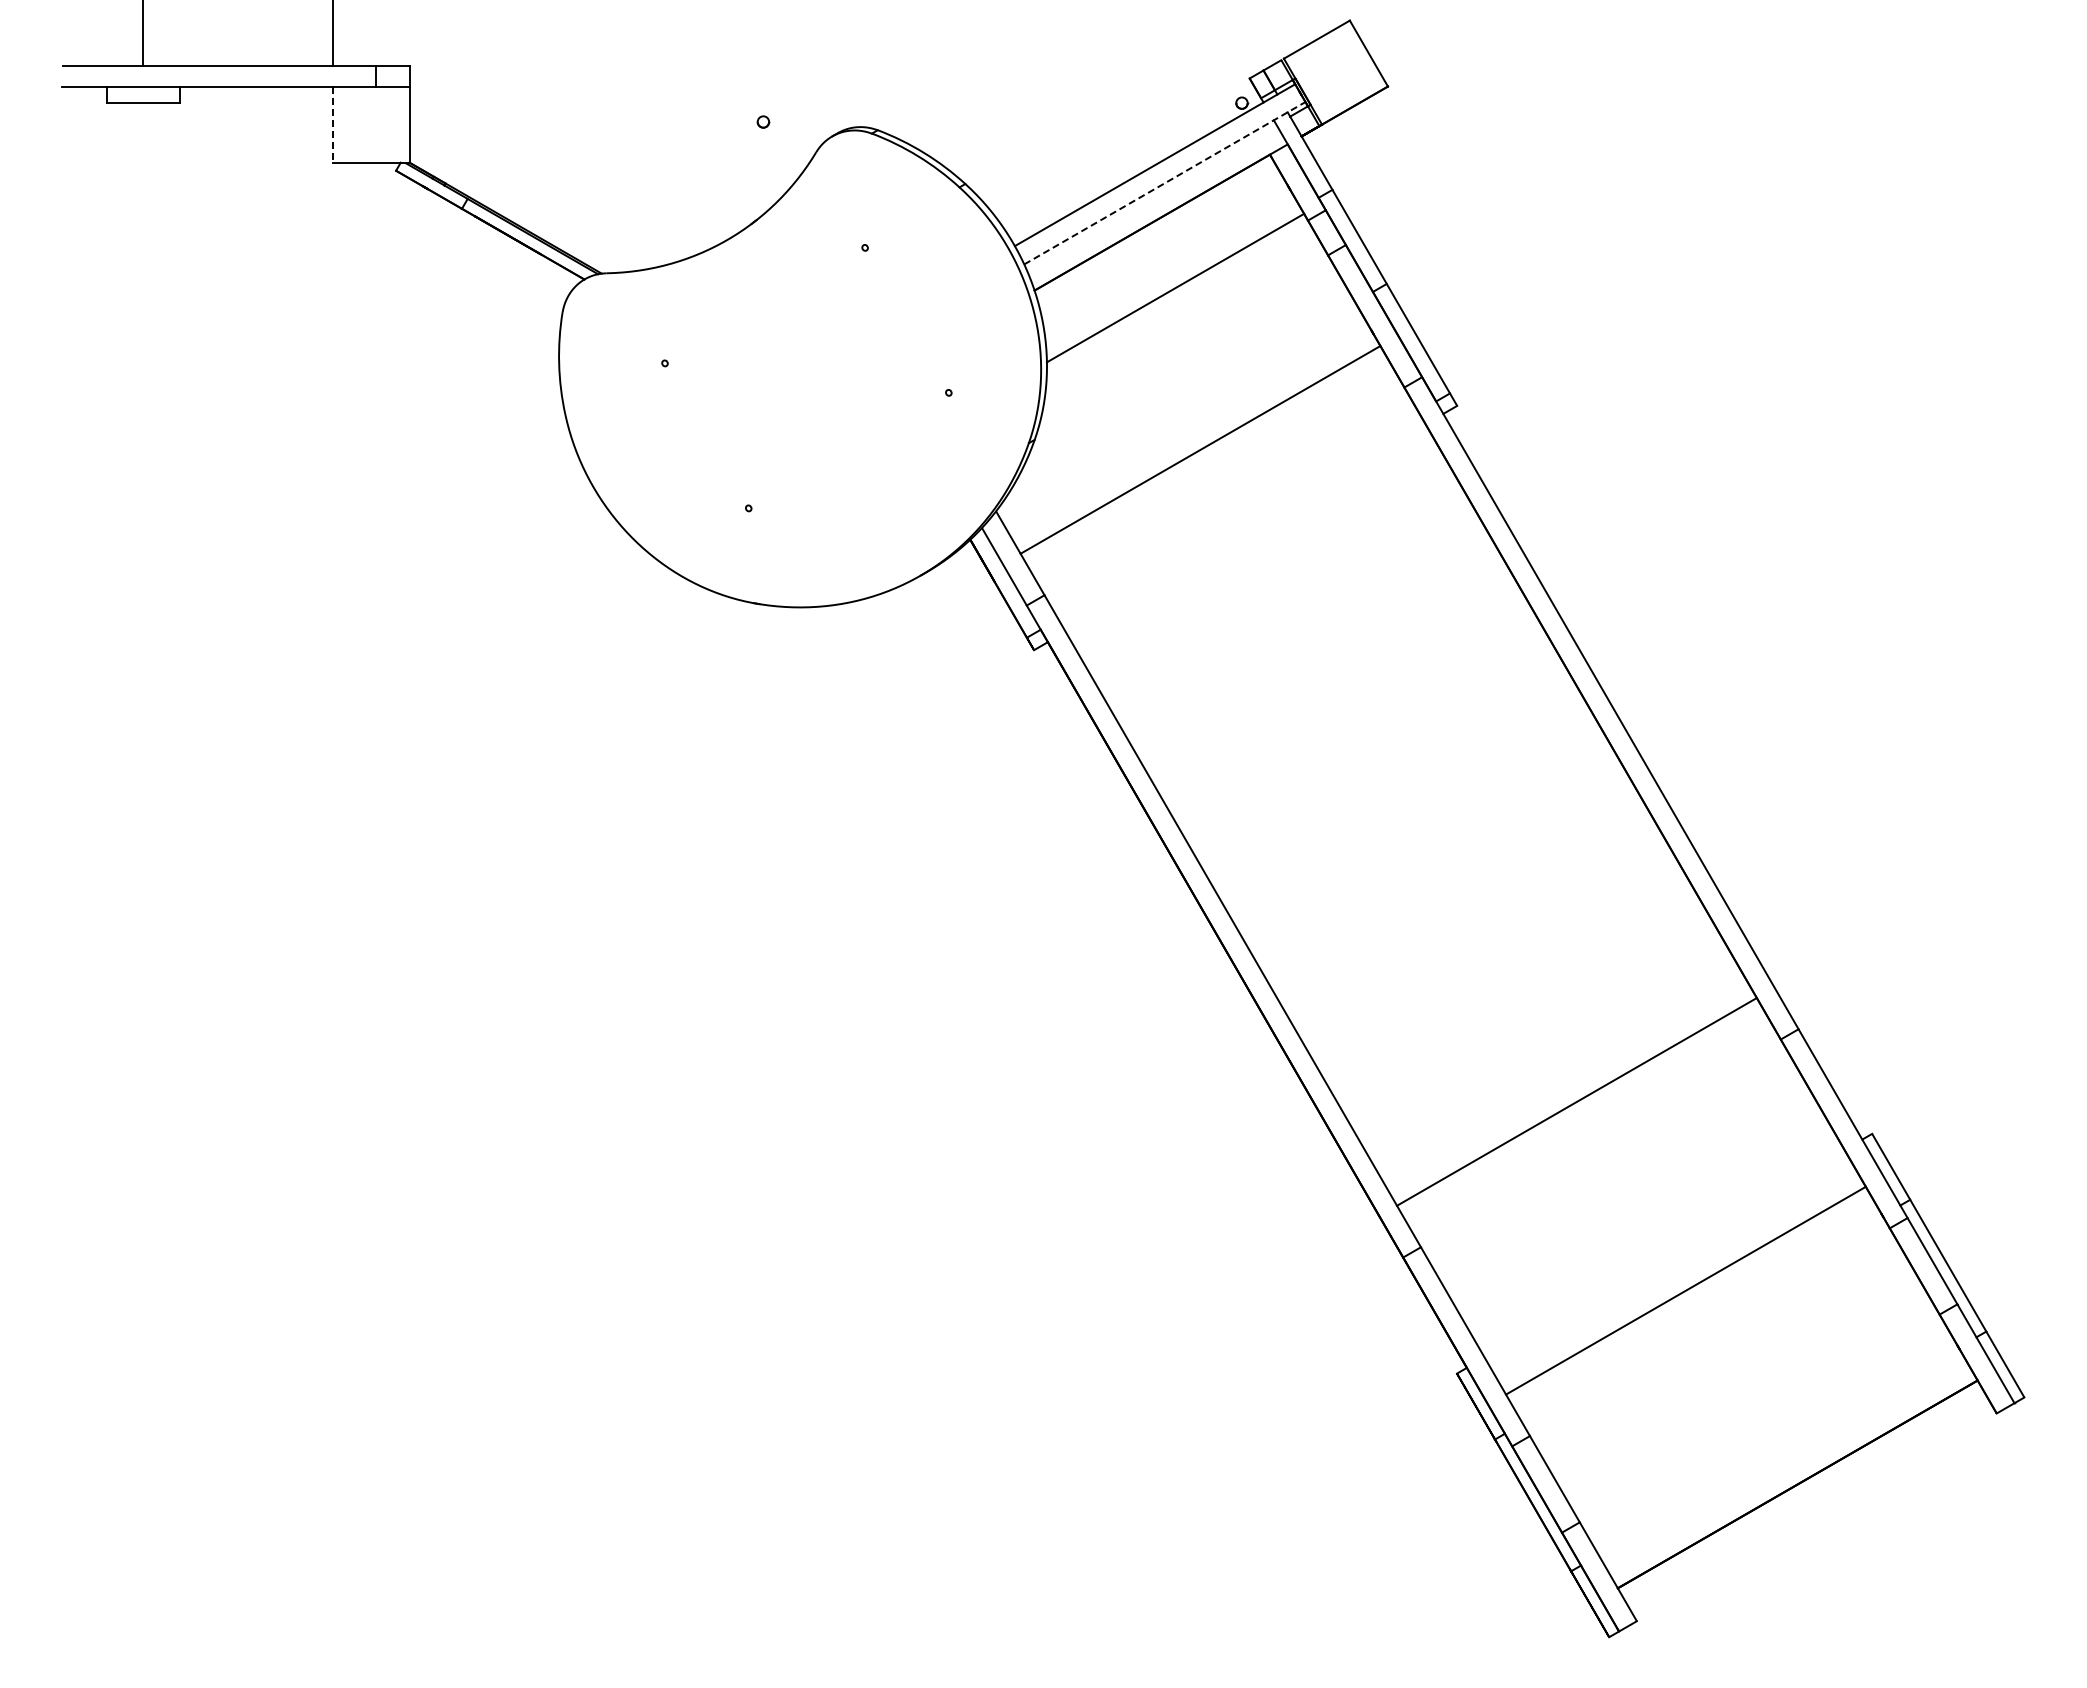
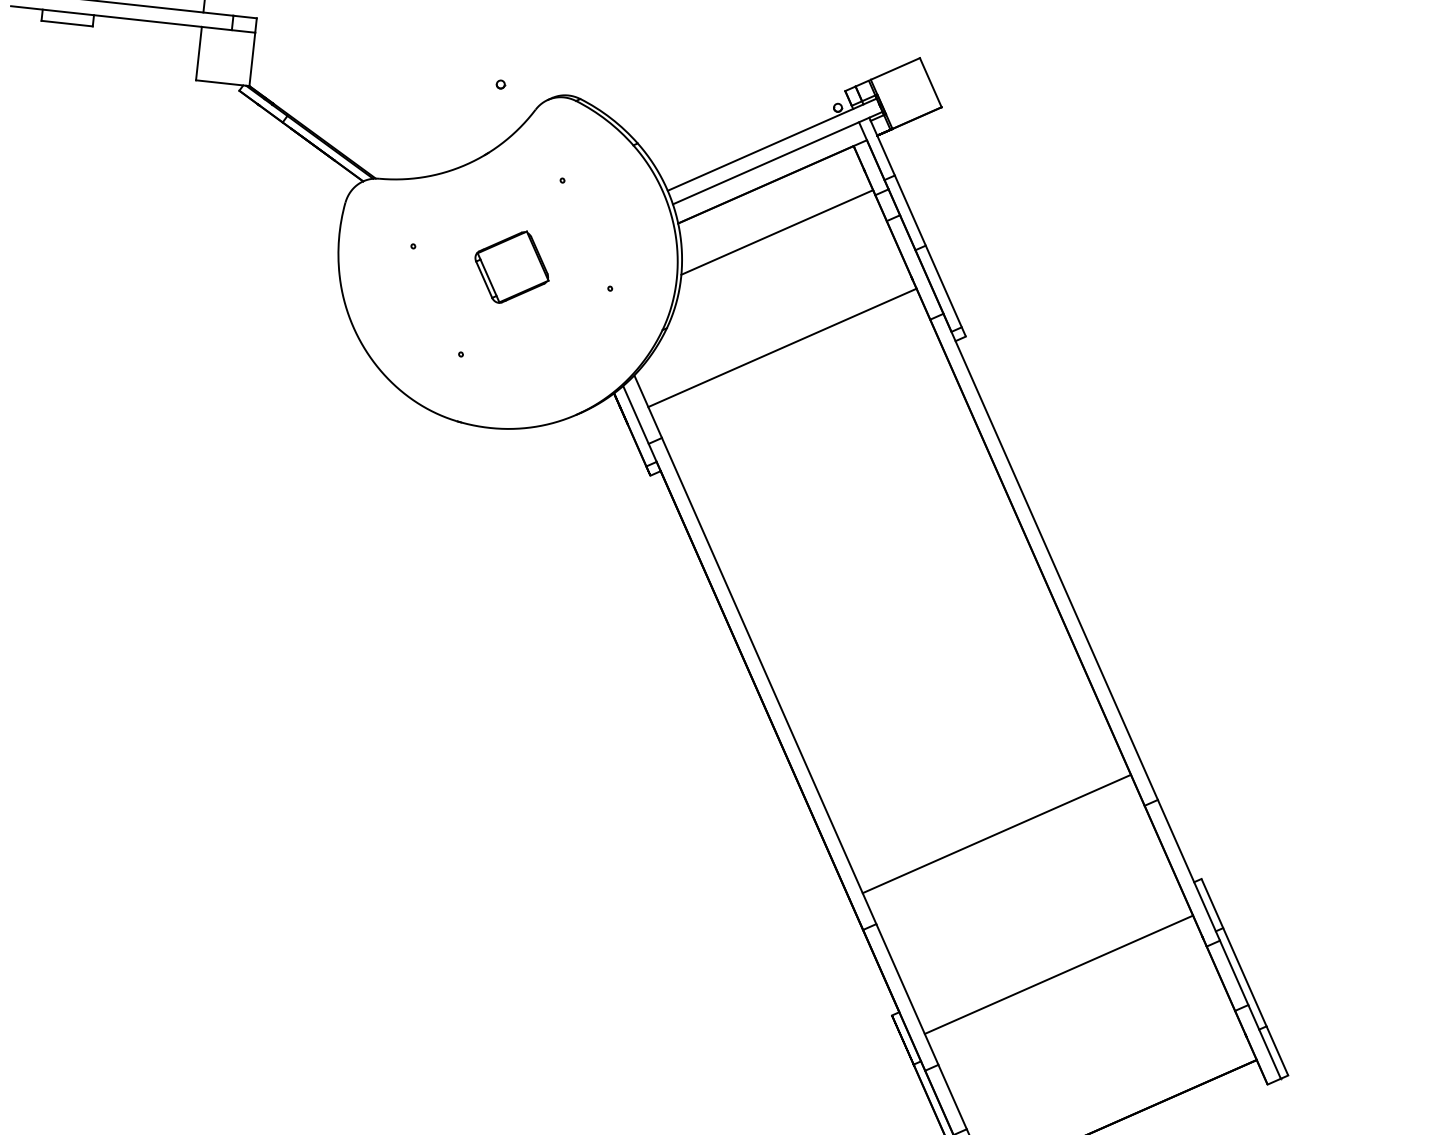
line: (333, 125) -> (198, 54), dashed -> solid
line: (1165, 183) -> (778, 158), dashed -> solid
part: (807, 377) -> (512, 267), added

